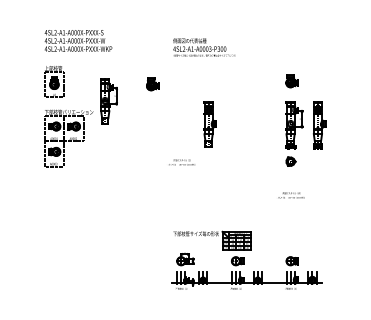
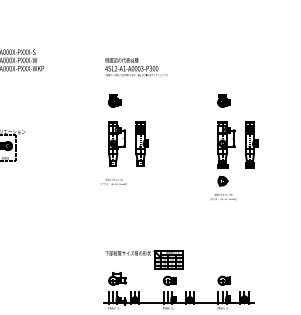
part: (152, 84) -> (114, 101), moved
part: (108, 101) -> (116, 144), moved
text: (291, 195) -> (223, 197), moved

